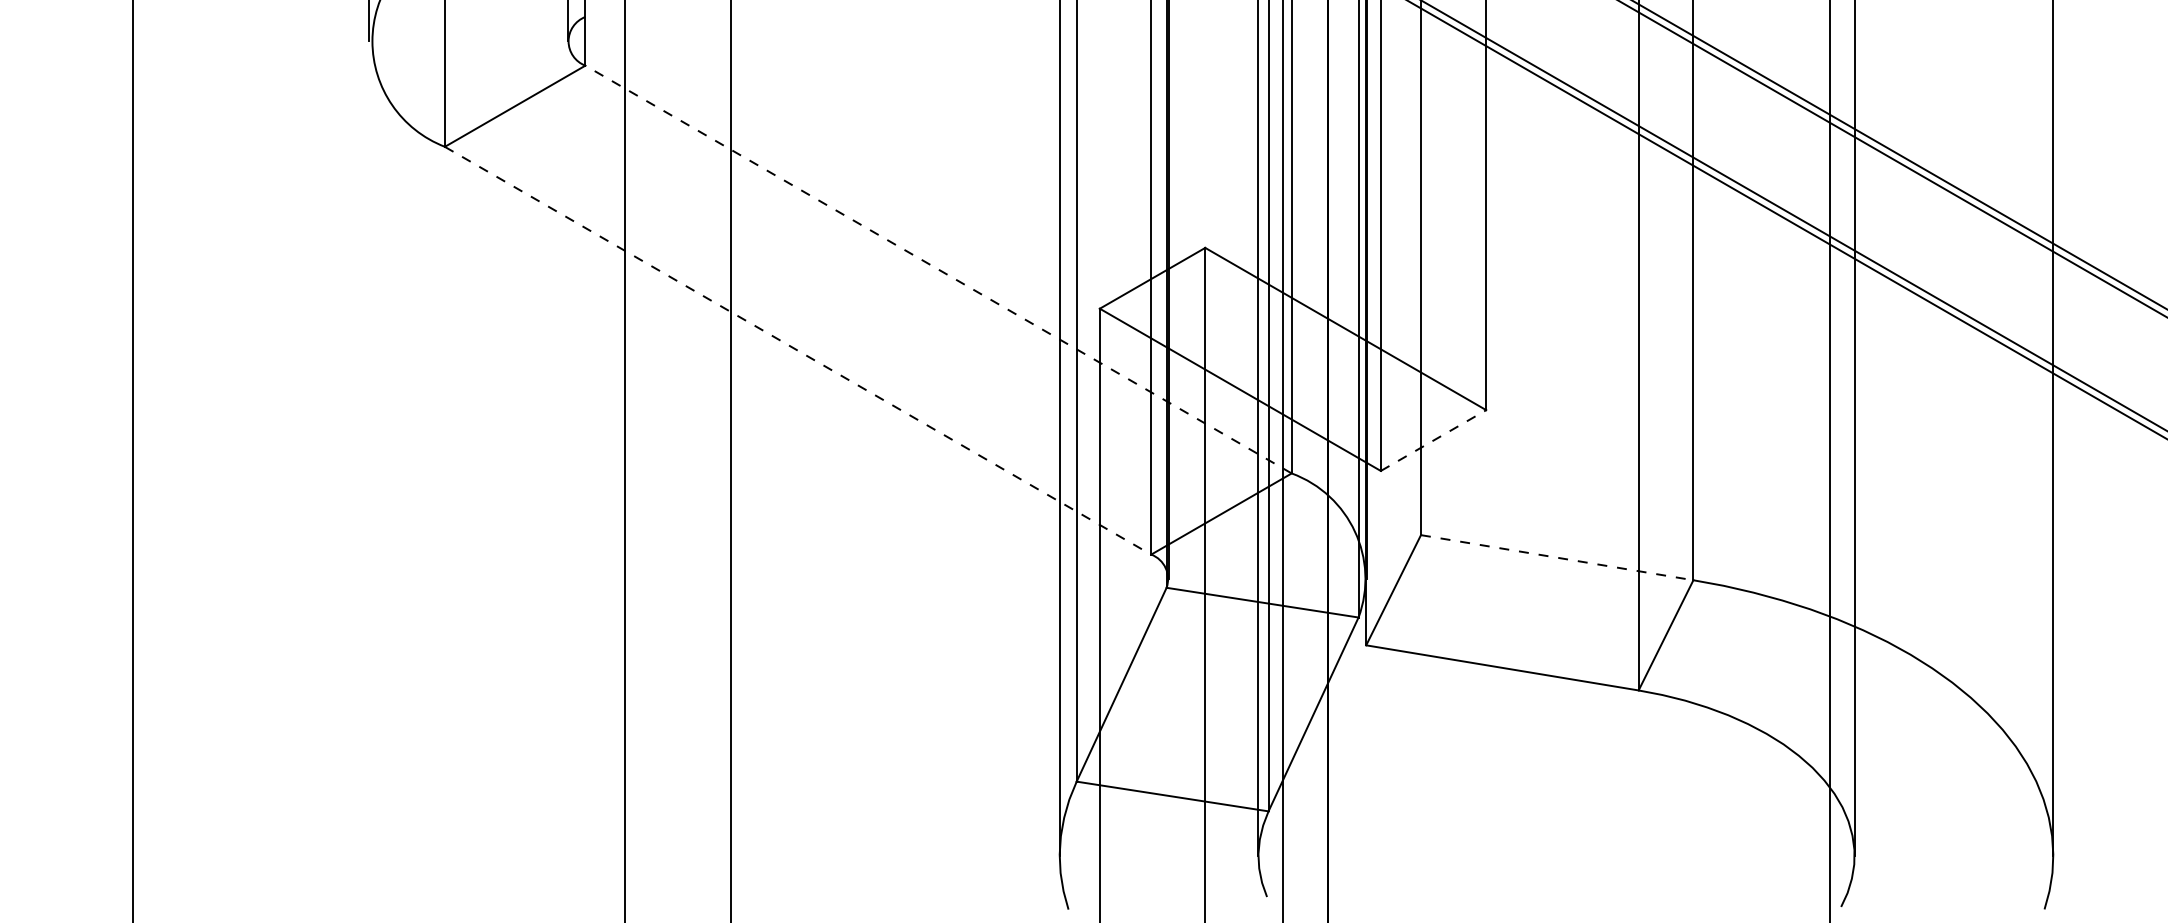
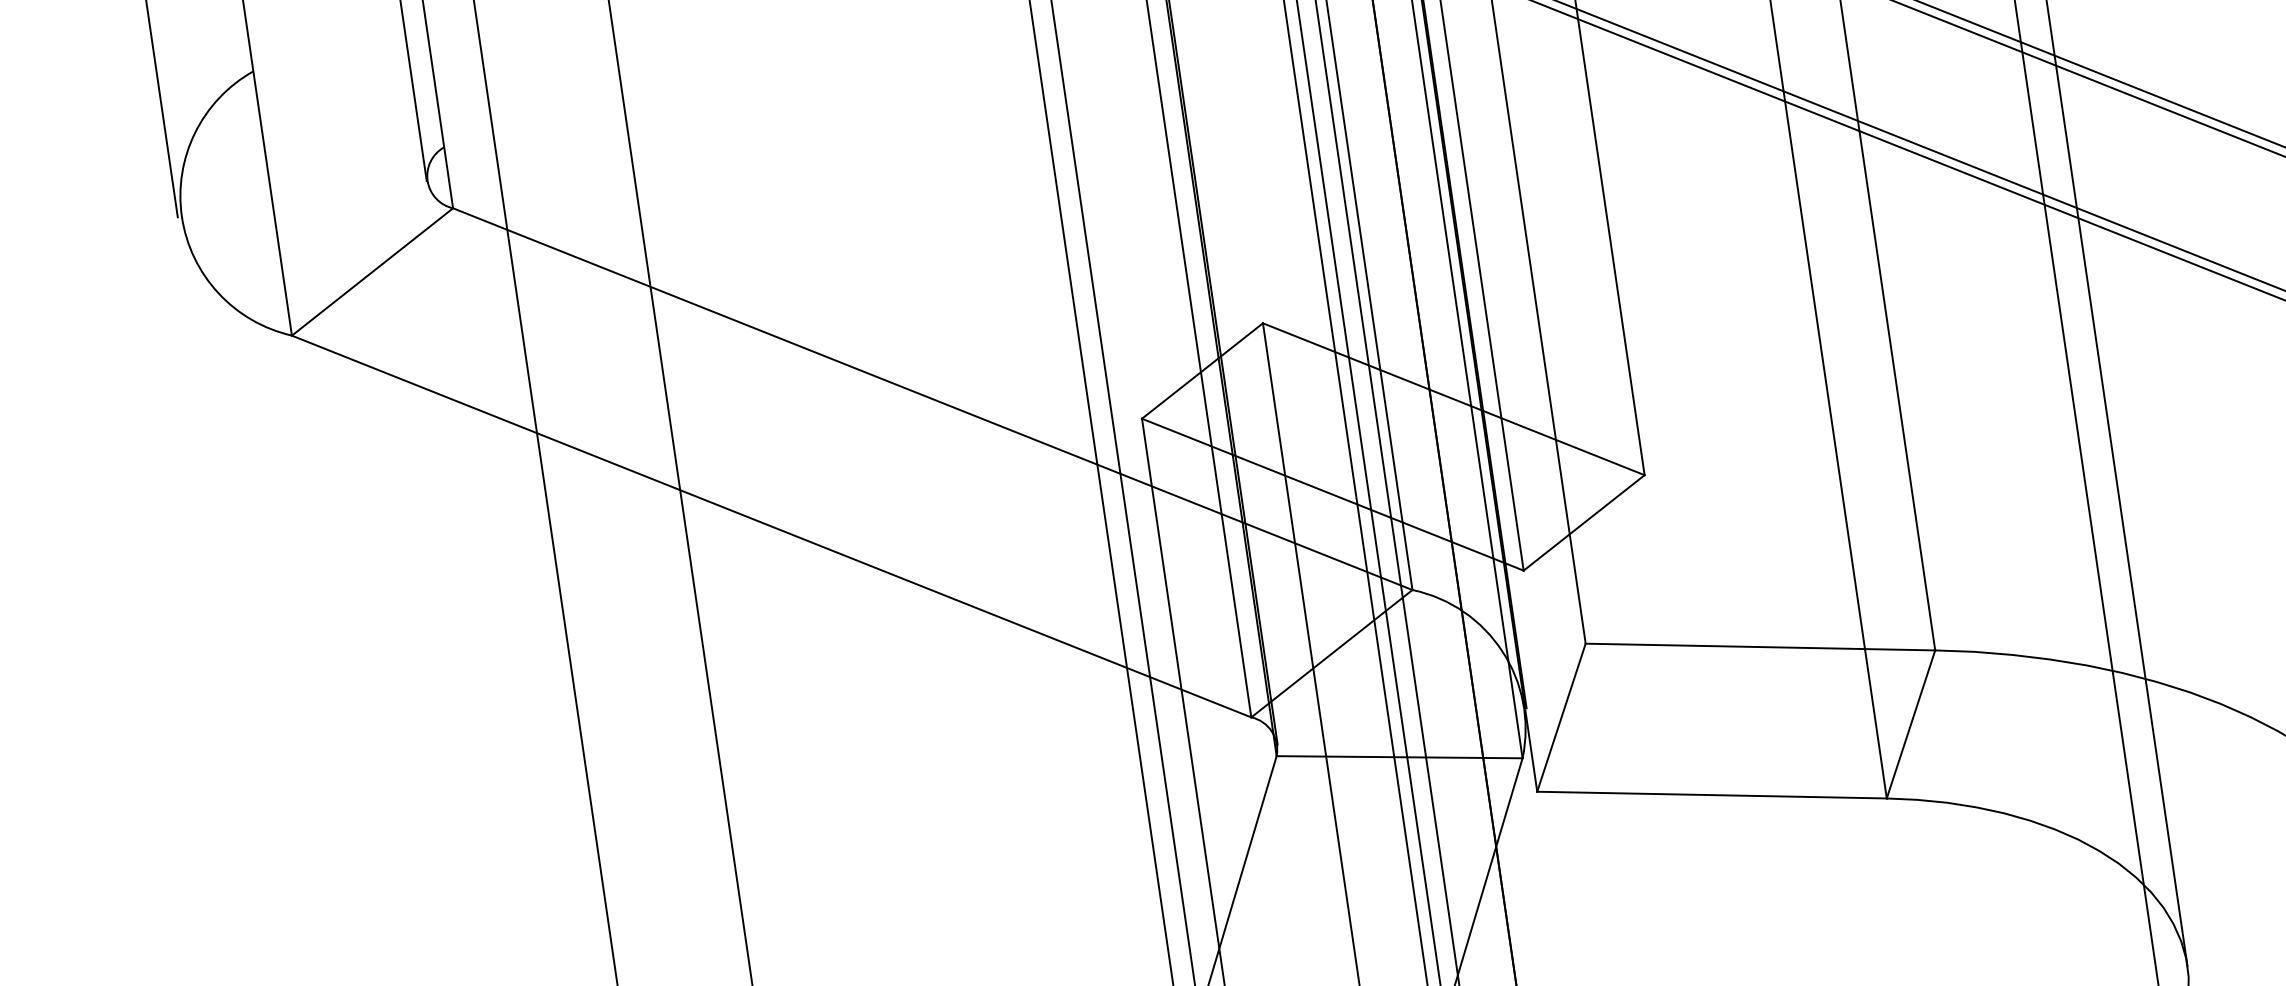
line: (938, 269) -> (932, 399), dashed -> solid
line: (798, 350) -> (772, 526), dashed -> solid
line: (1433, 440) -> (1584, 522), dashed -> solid
line: (1557, 557) -> (1760, 646), dashed -> solid

